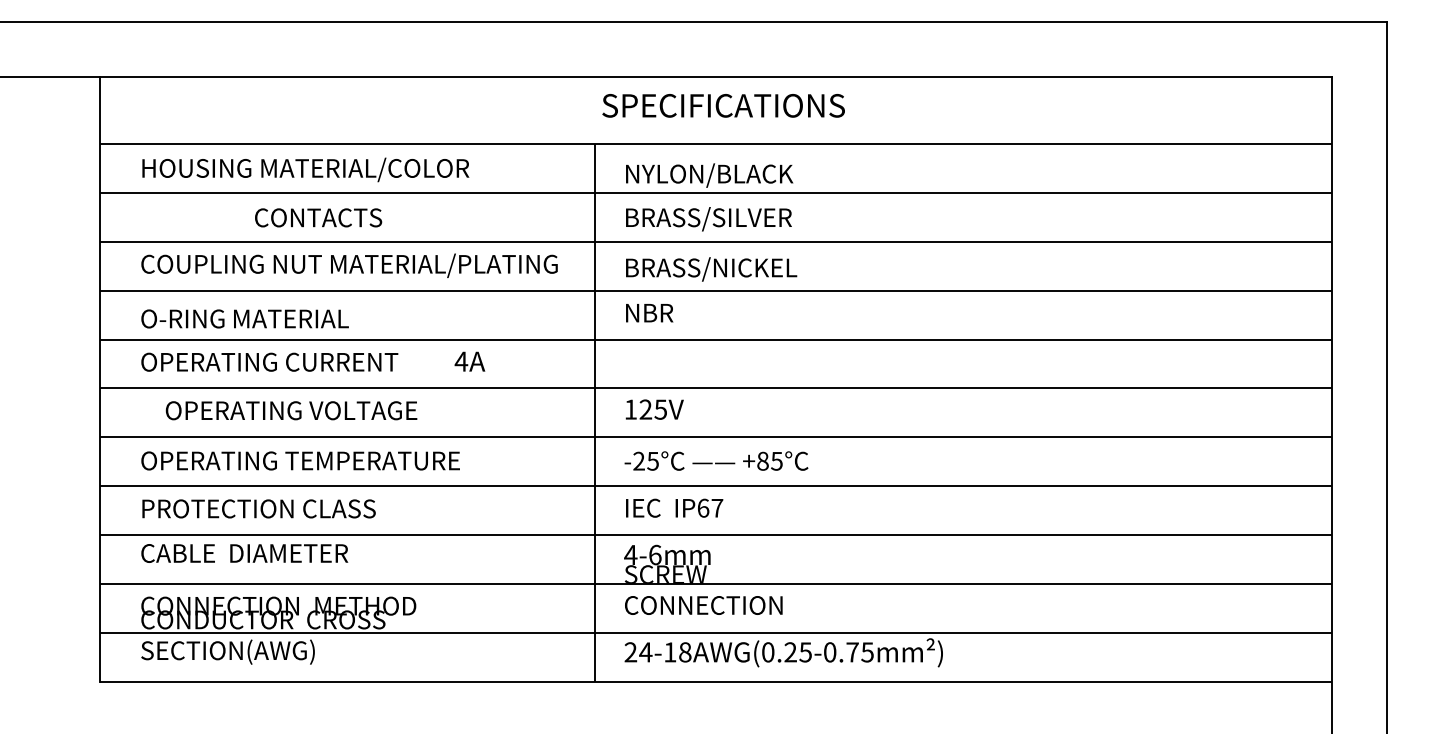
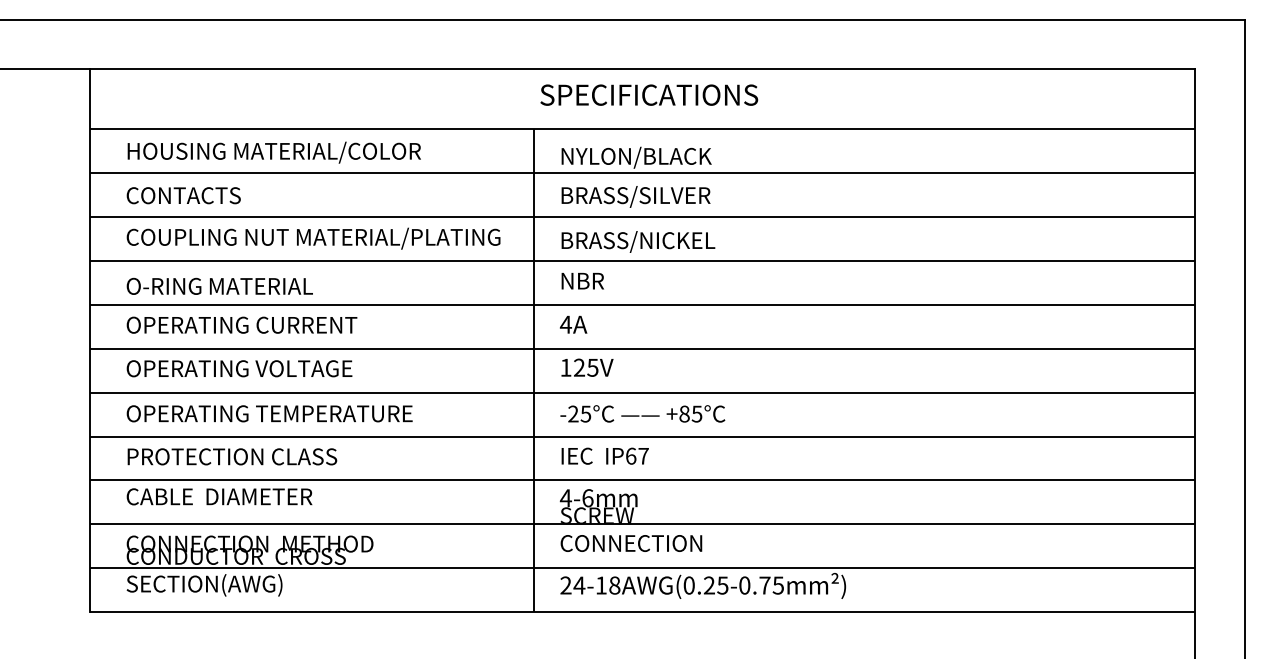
text: (318, 217) -> (183, 195), moved
text: (469, 361) -> (573, 324), moved
text: (291, 410) -> (239, 368), moved

